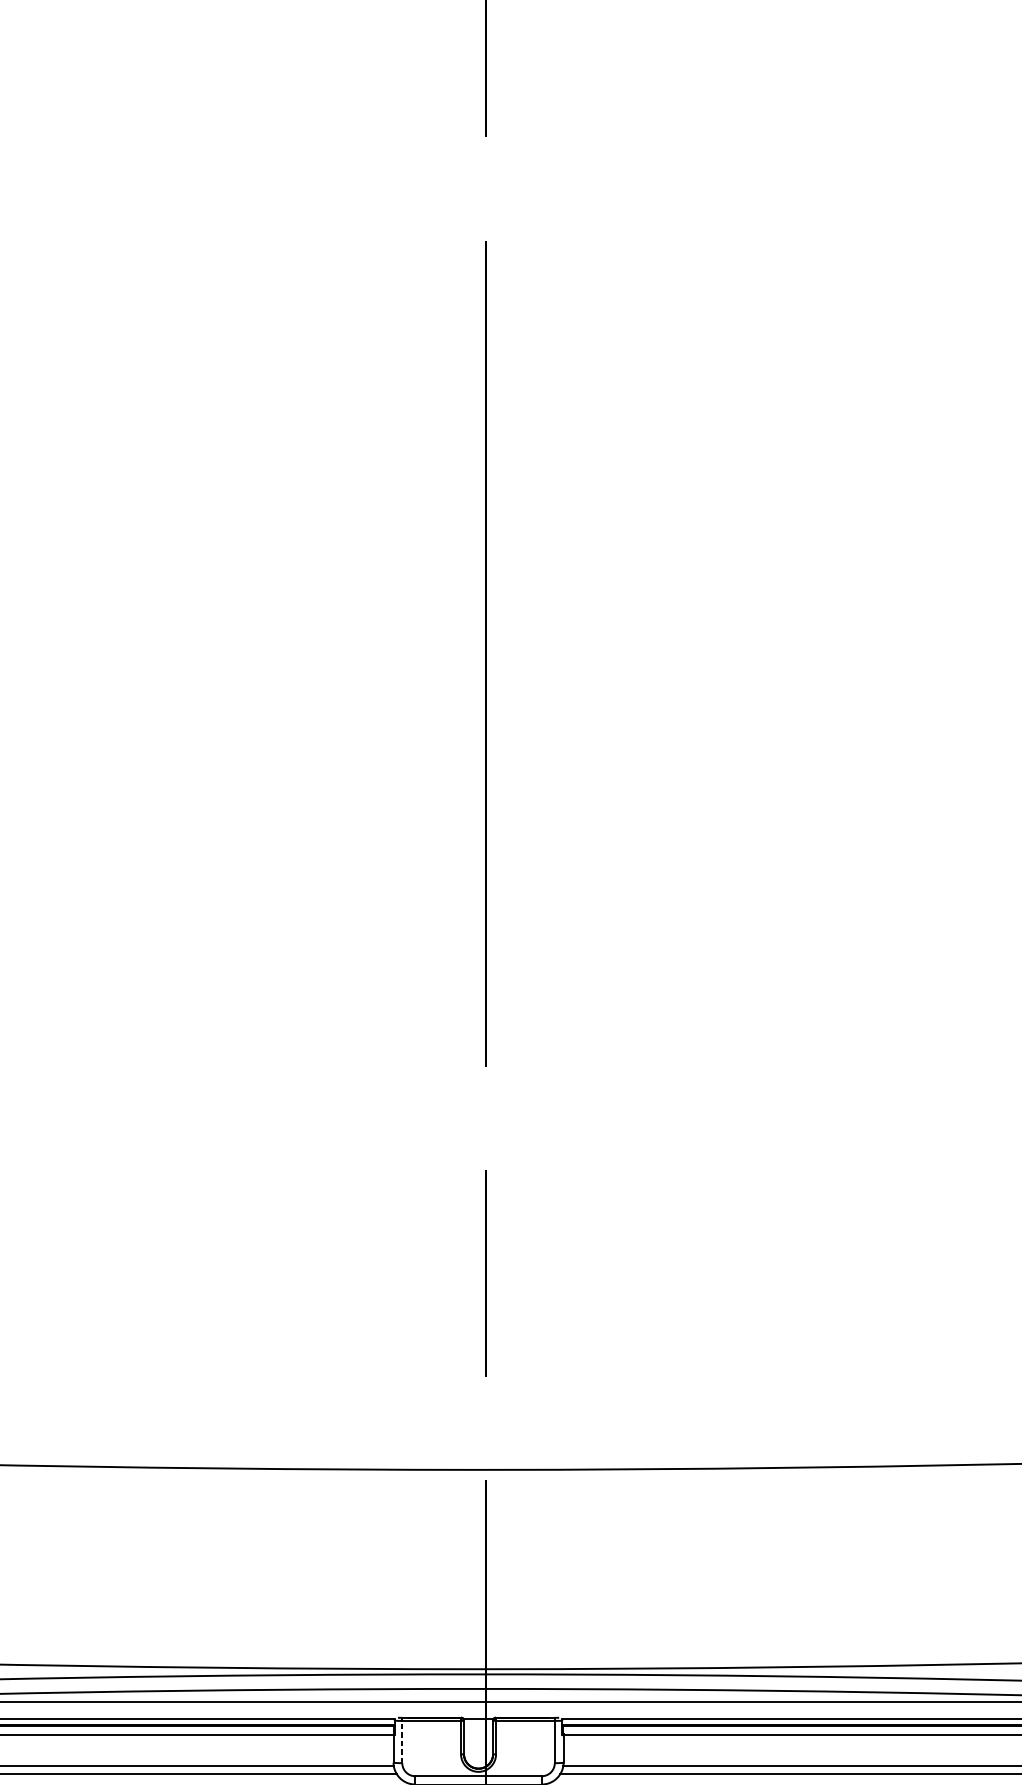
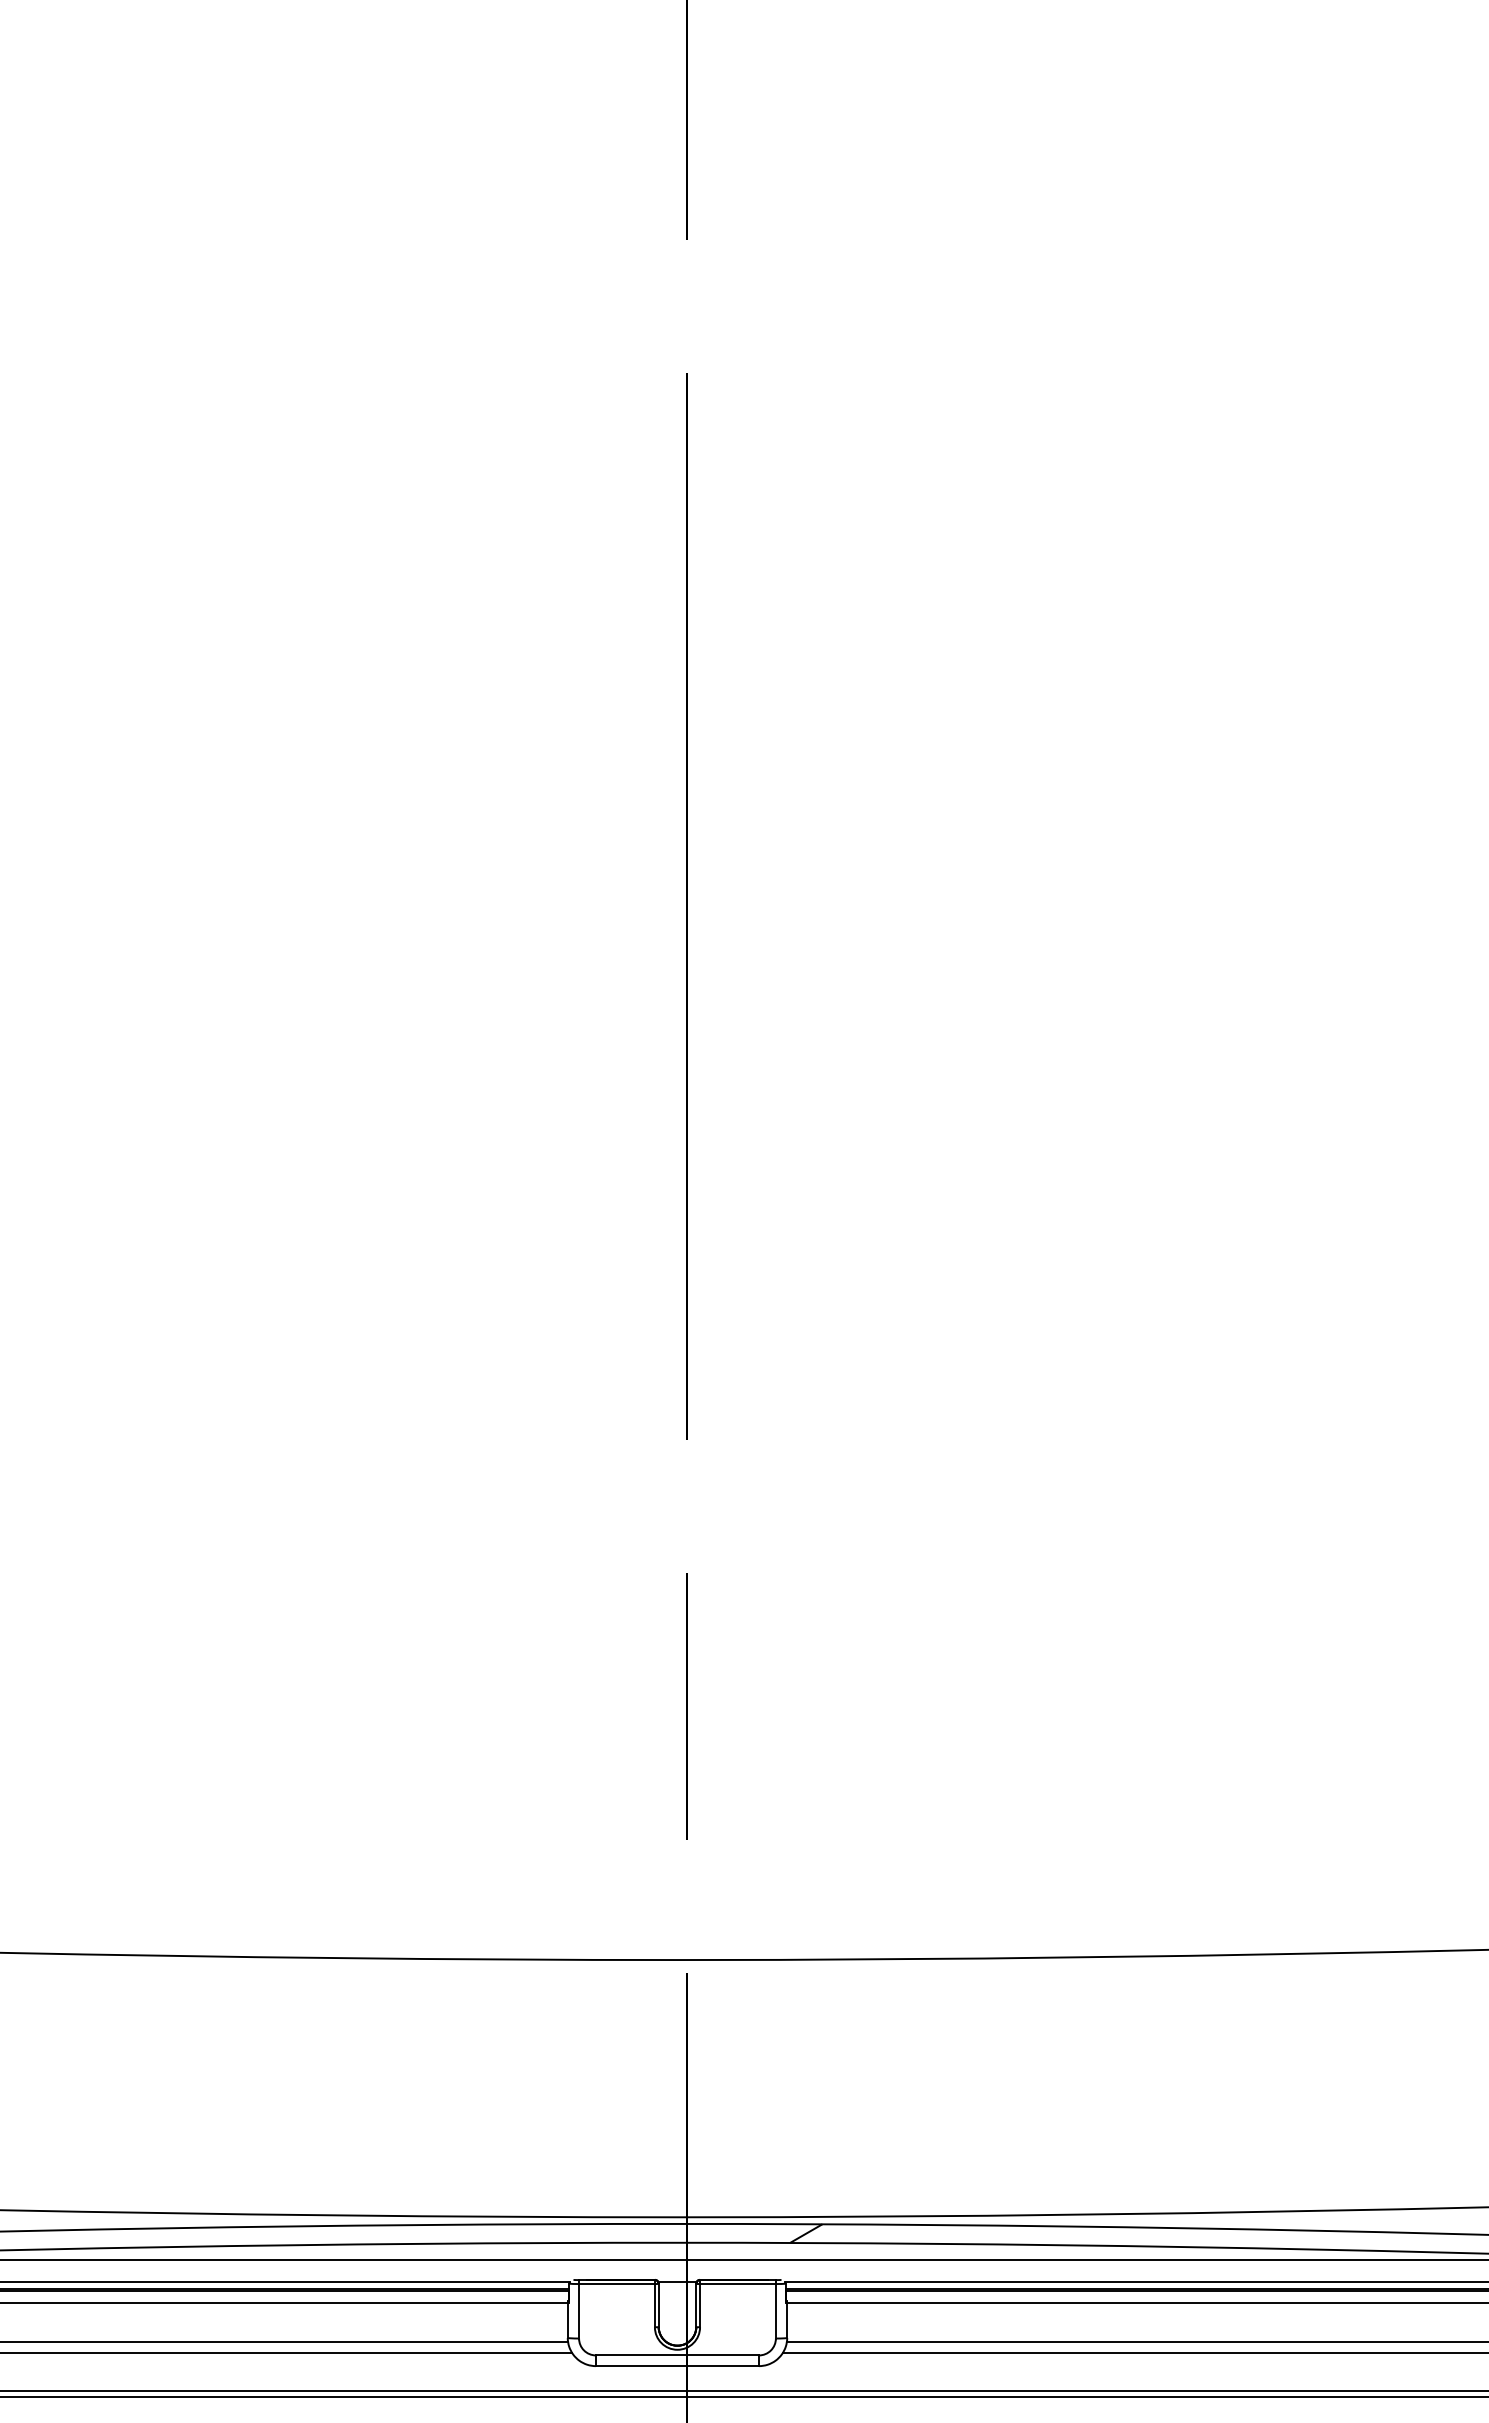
hatch: (578, 1681) -> (806, 2233), added
line: (402, 1741) -> (579, 2310), dashed -> solid

